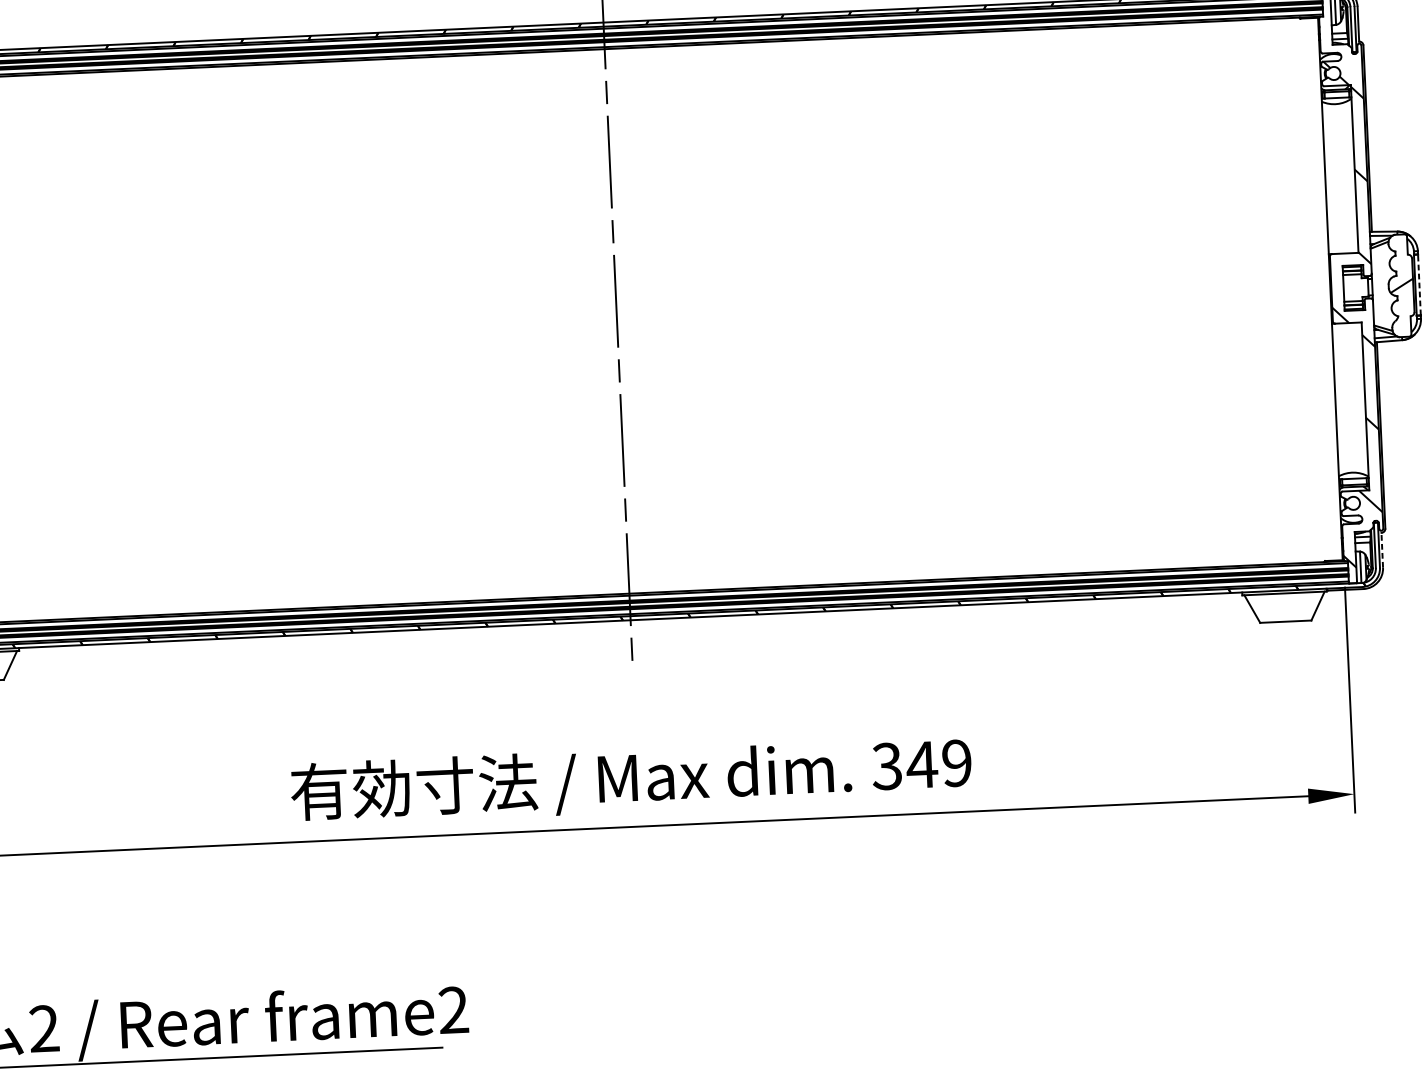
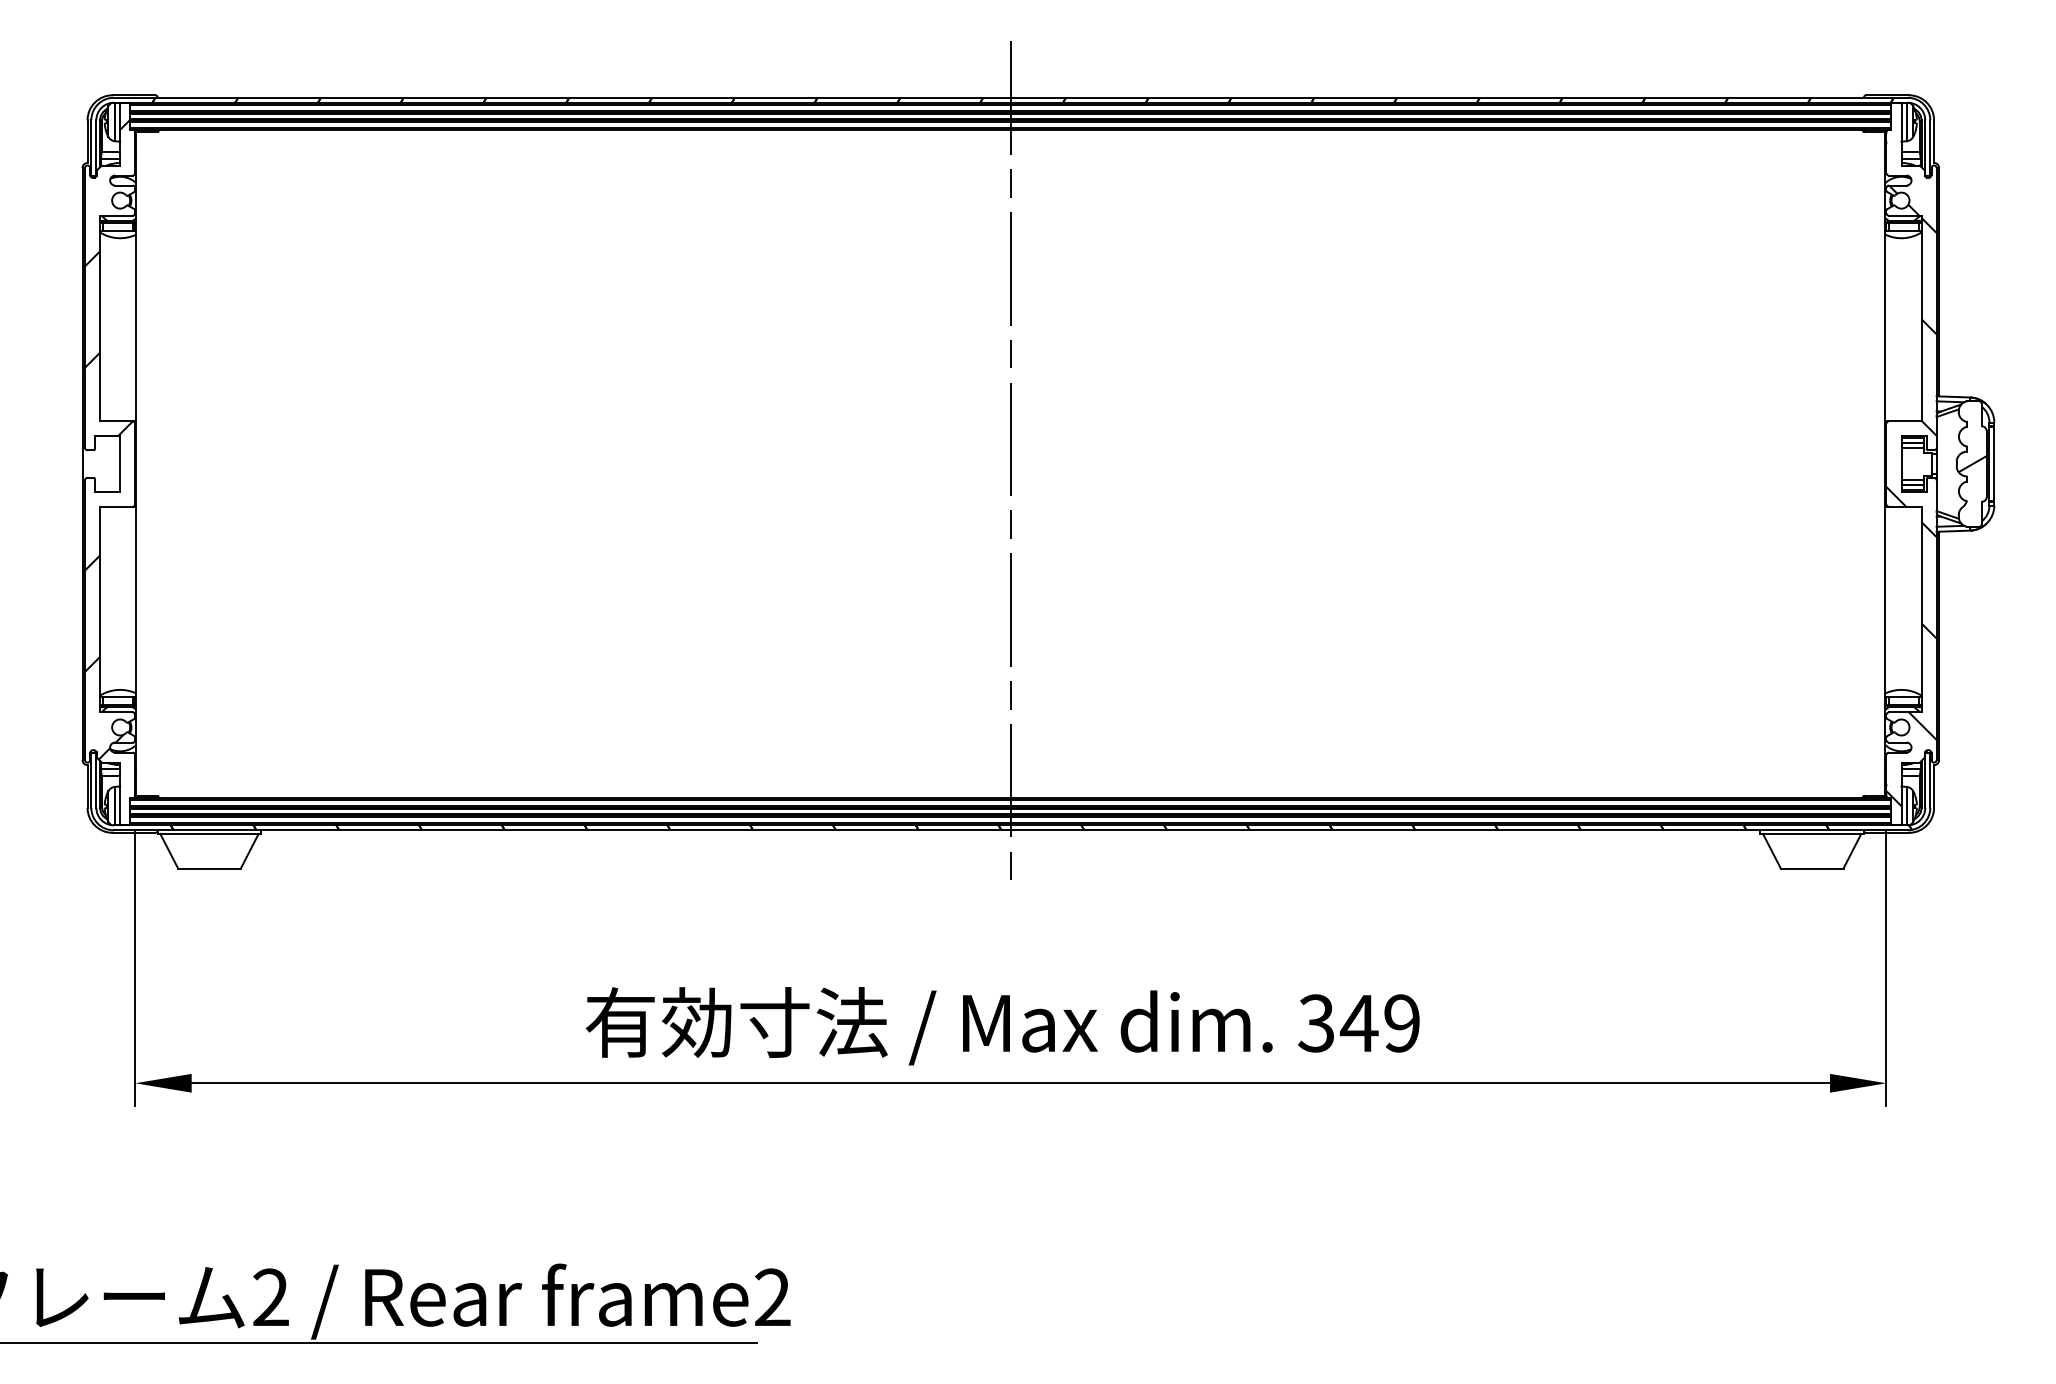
line: (1419, 284) -> (1994, 463), dashed -> solid
line: (1382, 549) -> (1934, 785), dashed -> solid

